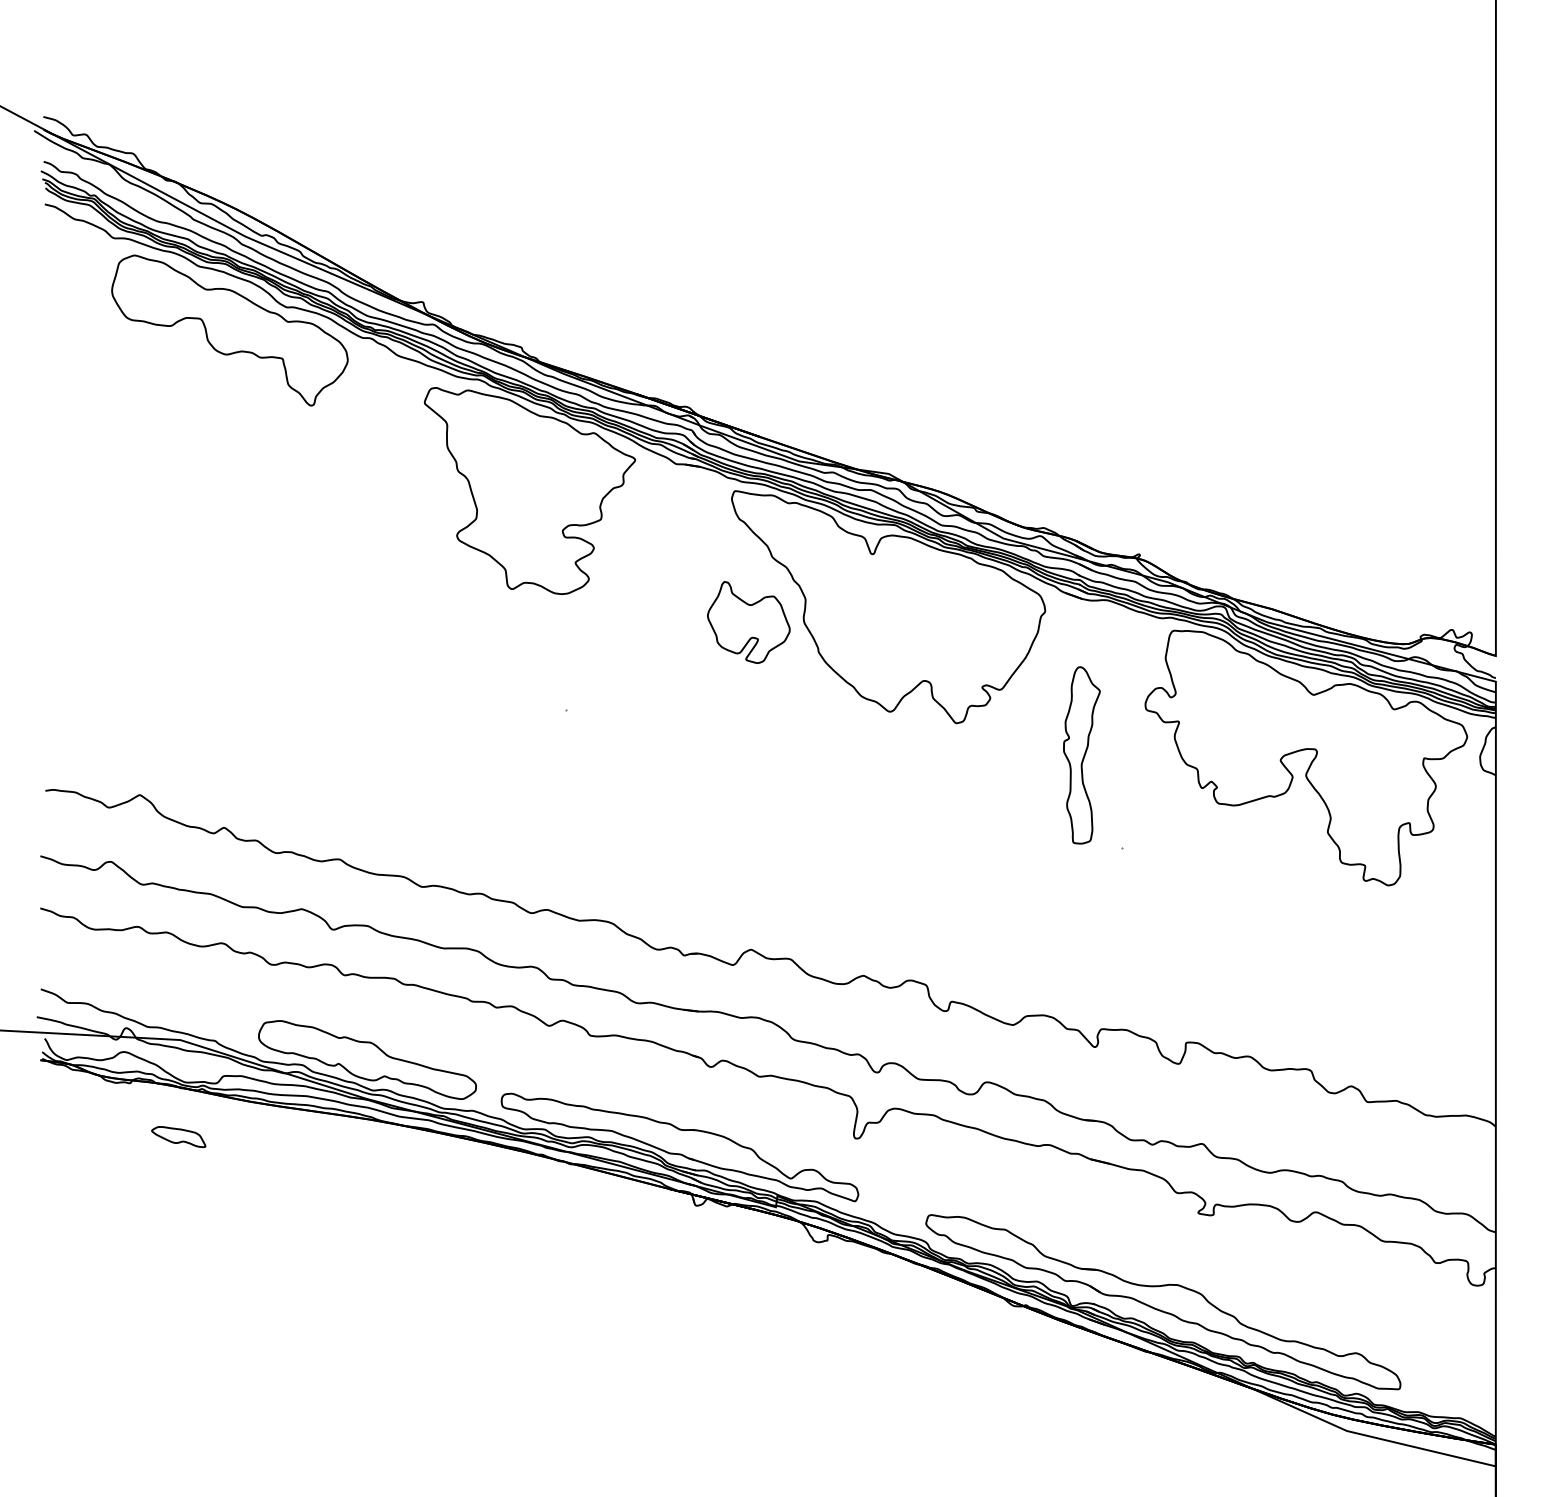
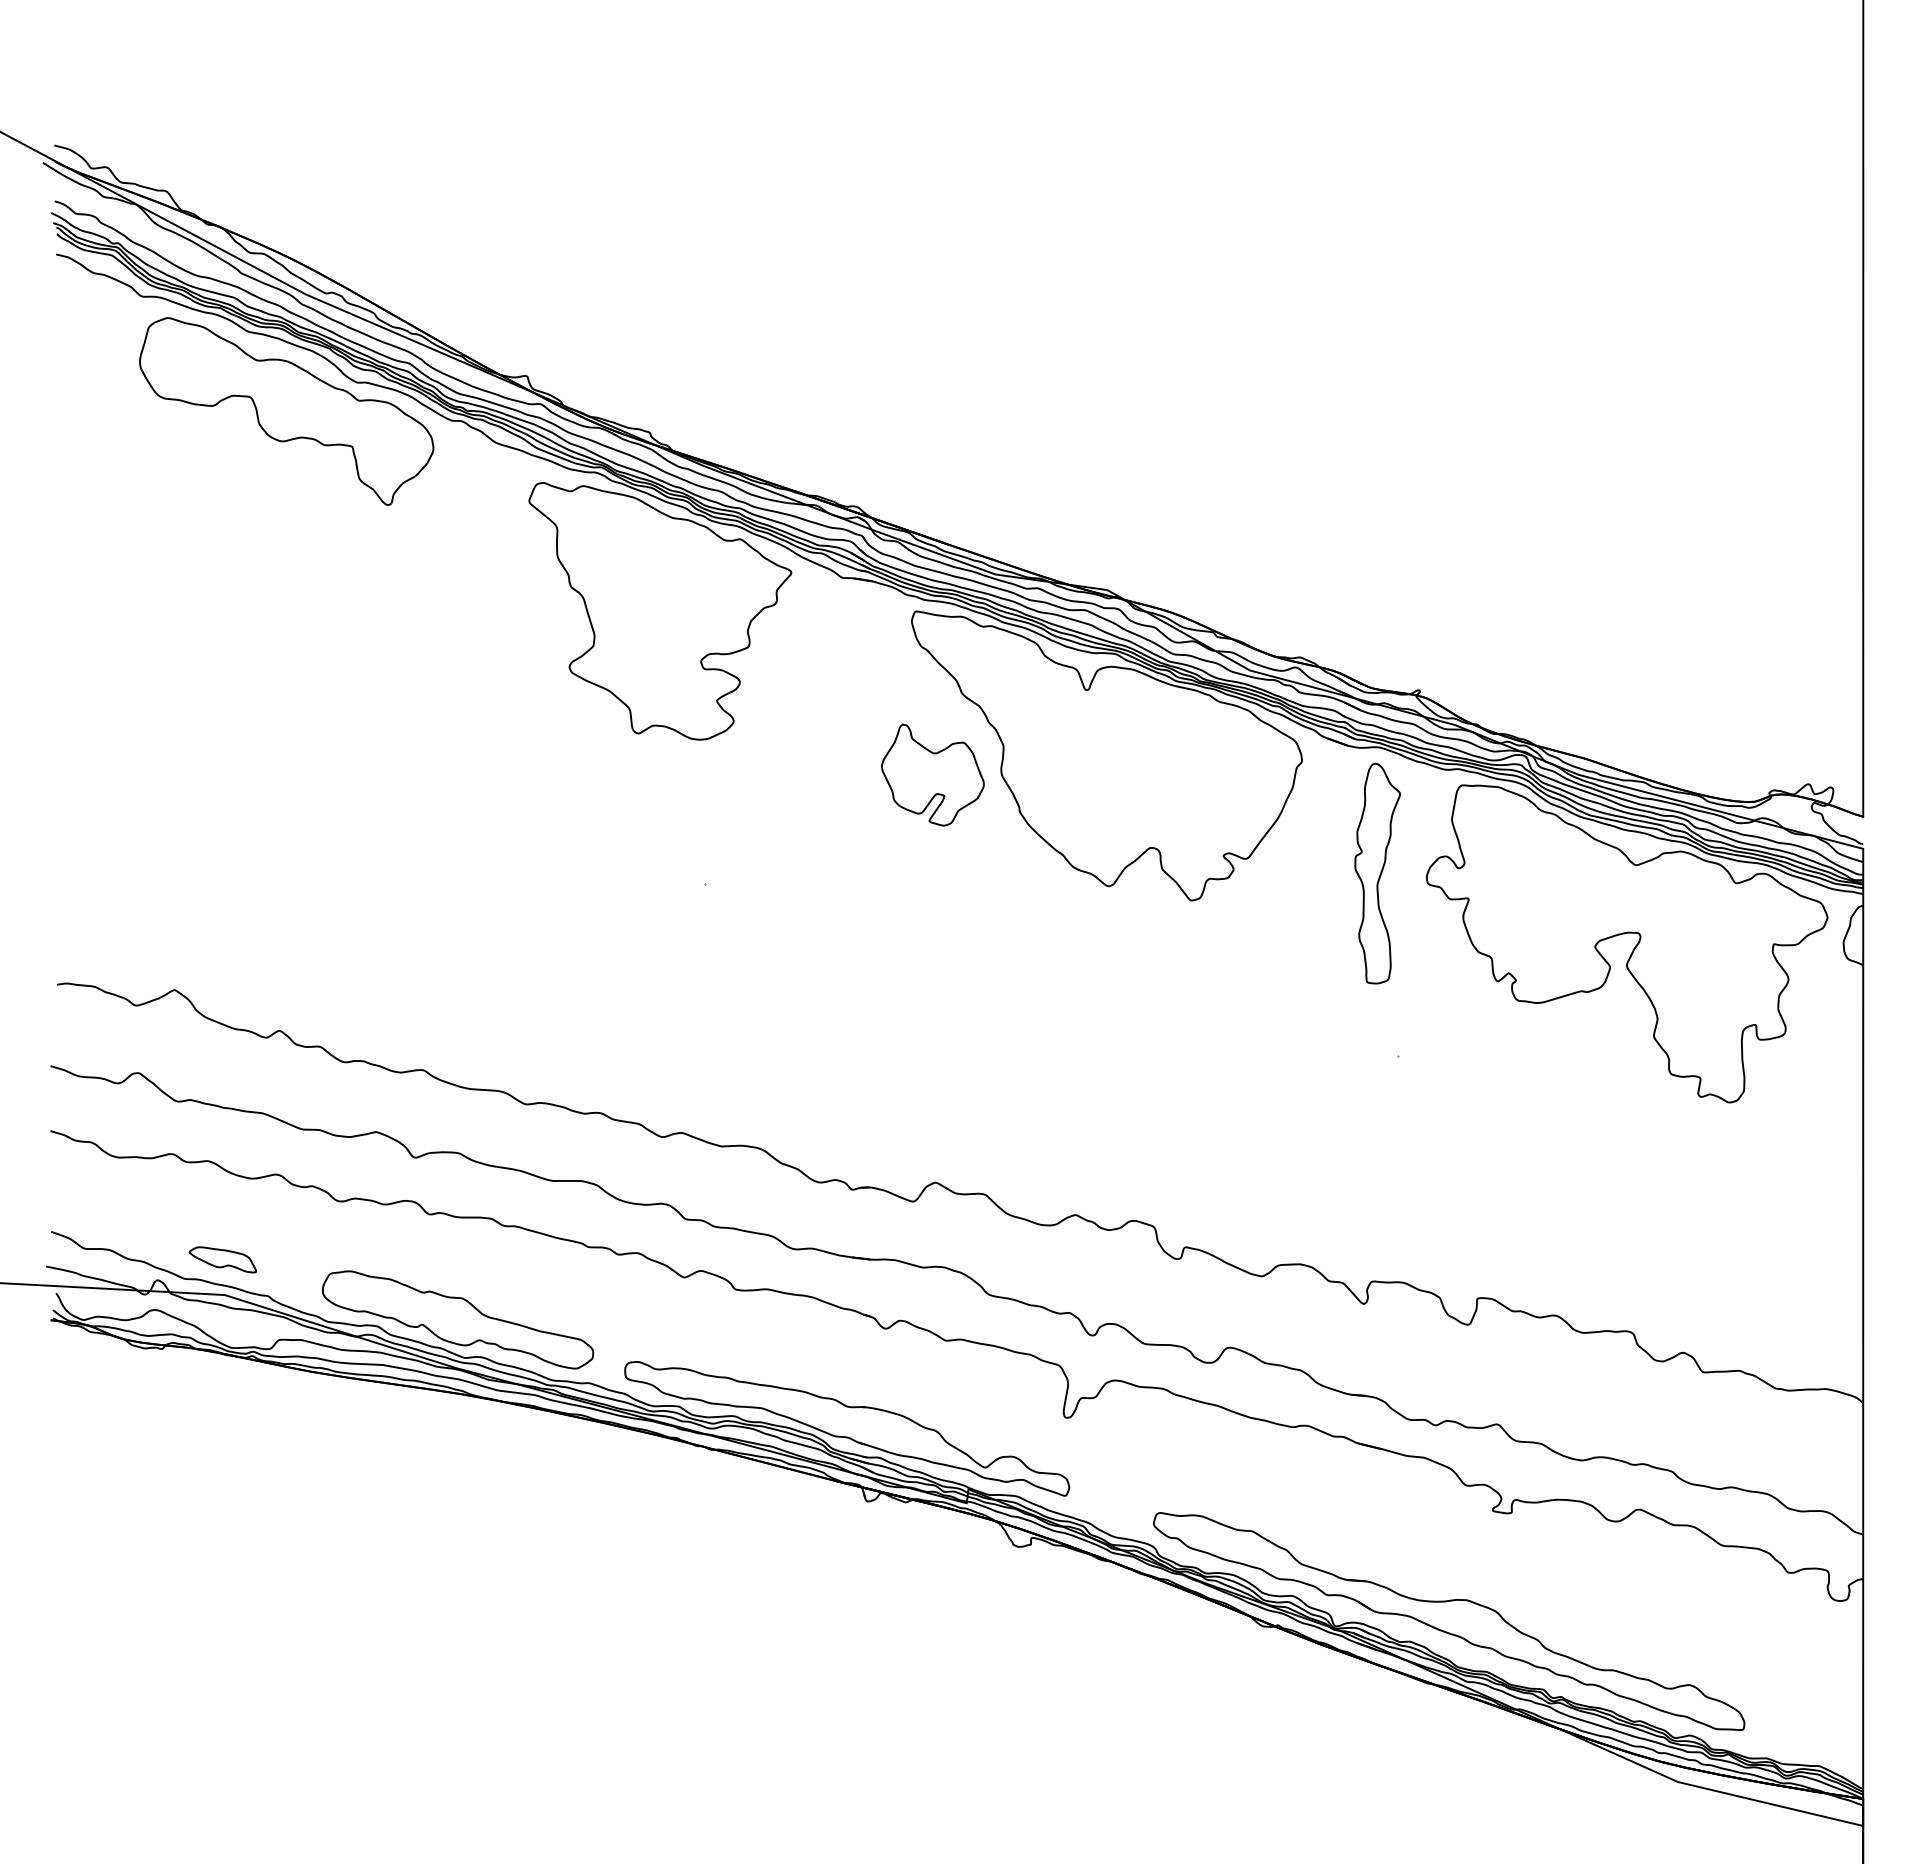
part: (1081, 755) -> (1377, 873), moved
part: (178, 1136) -> (222, 1259), moved

